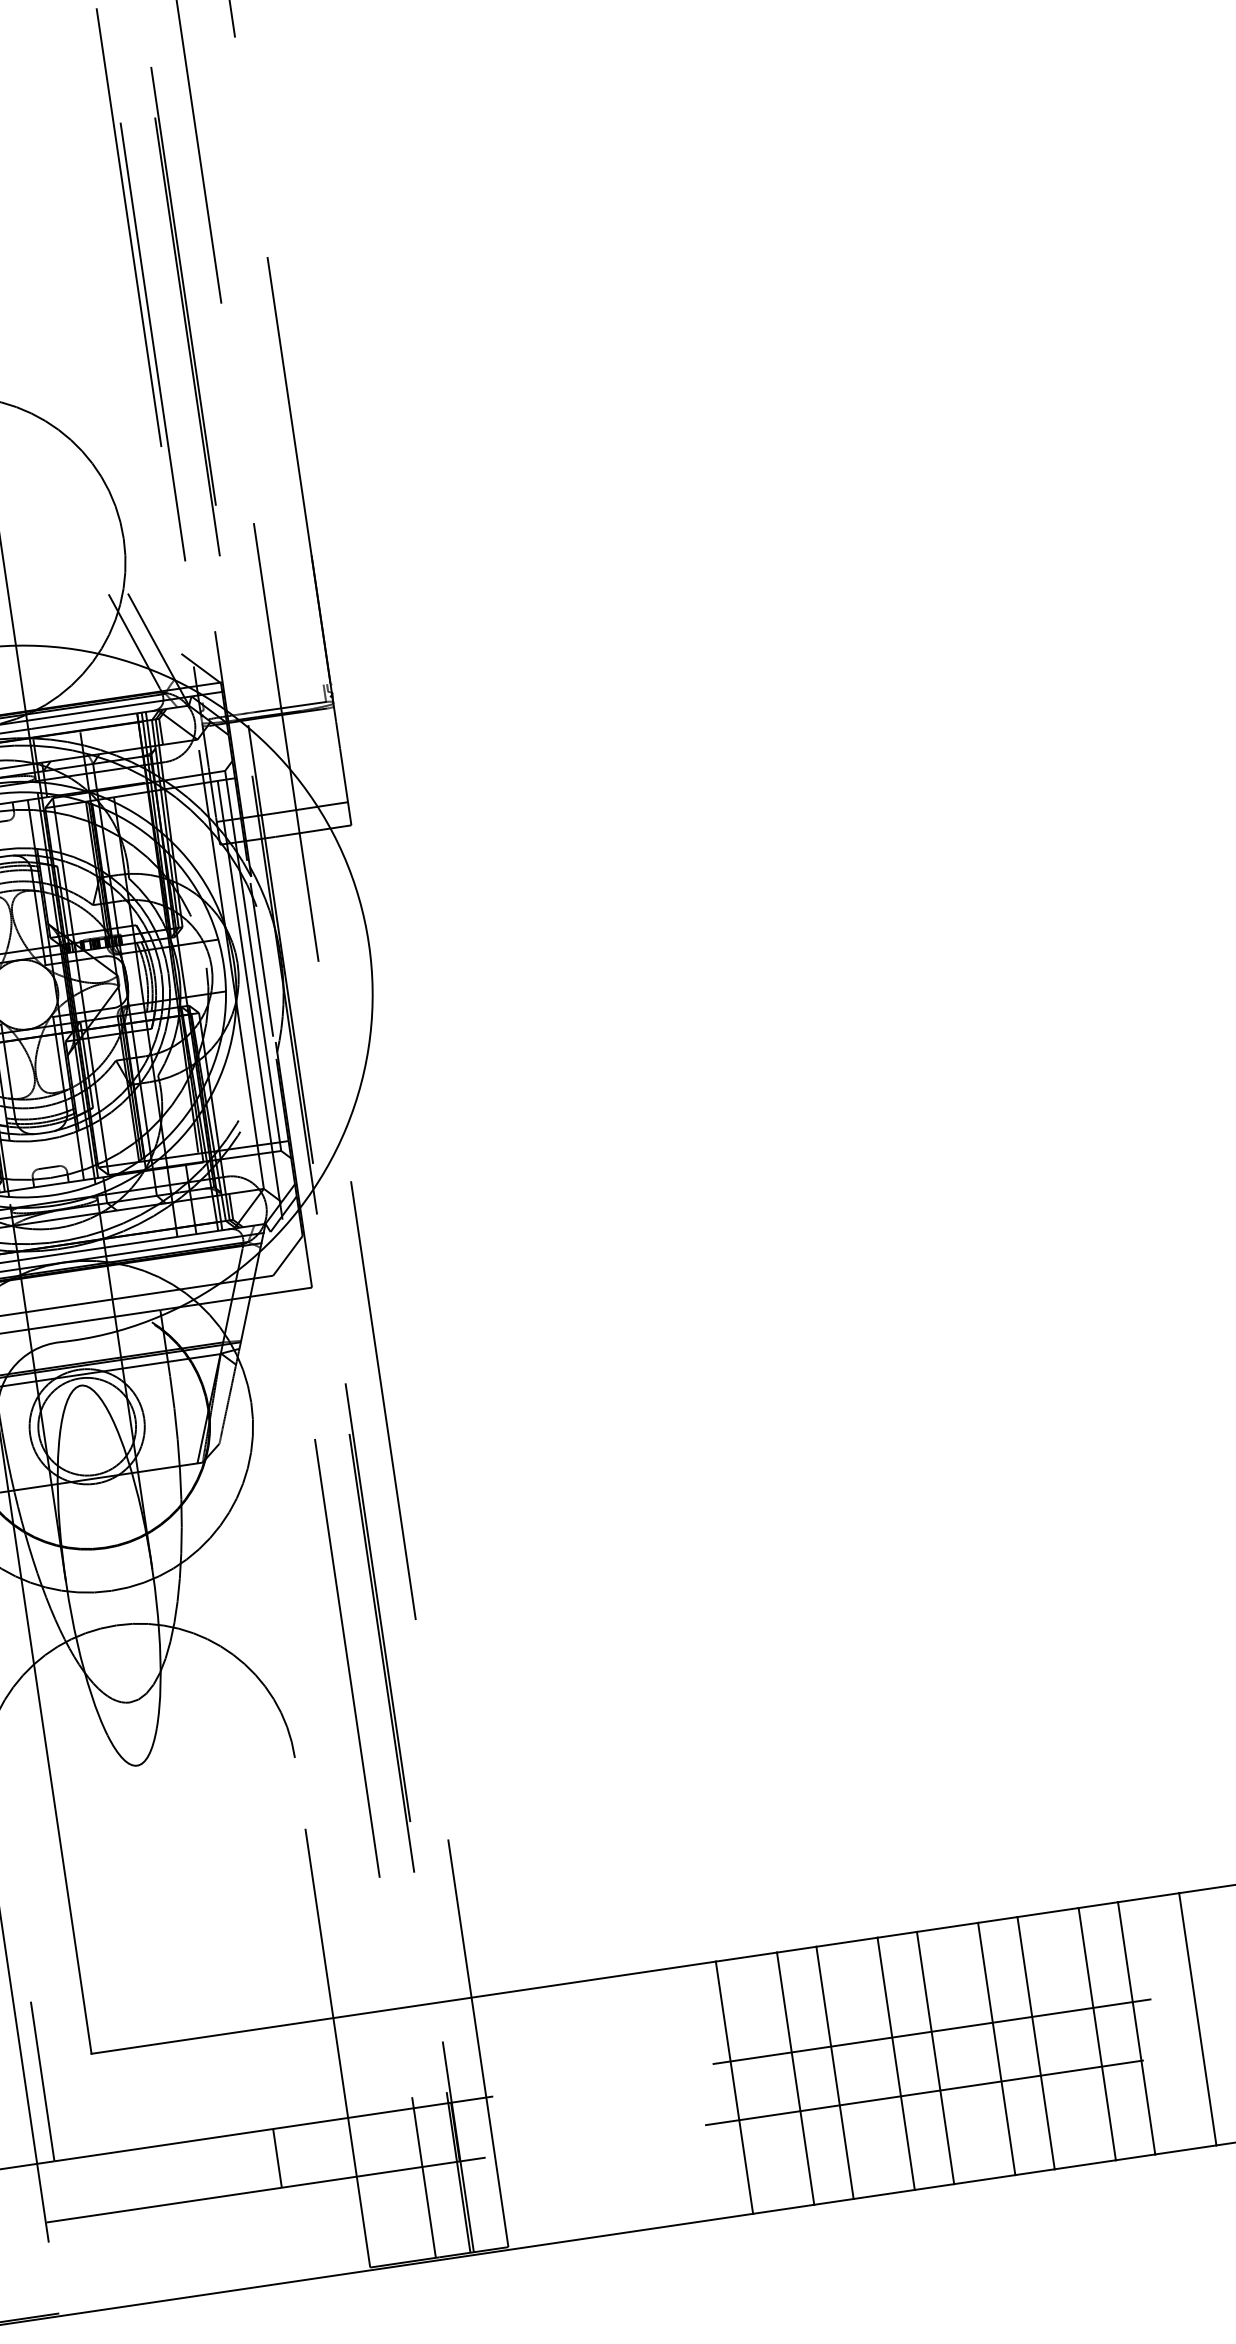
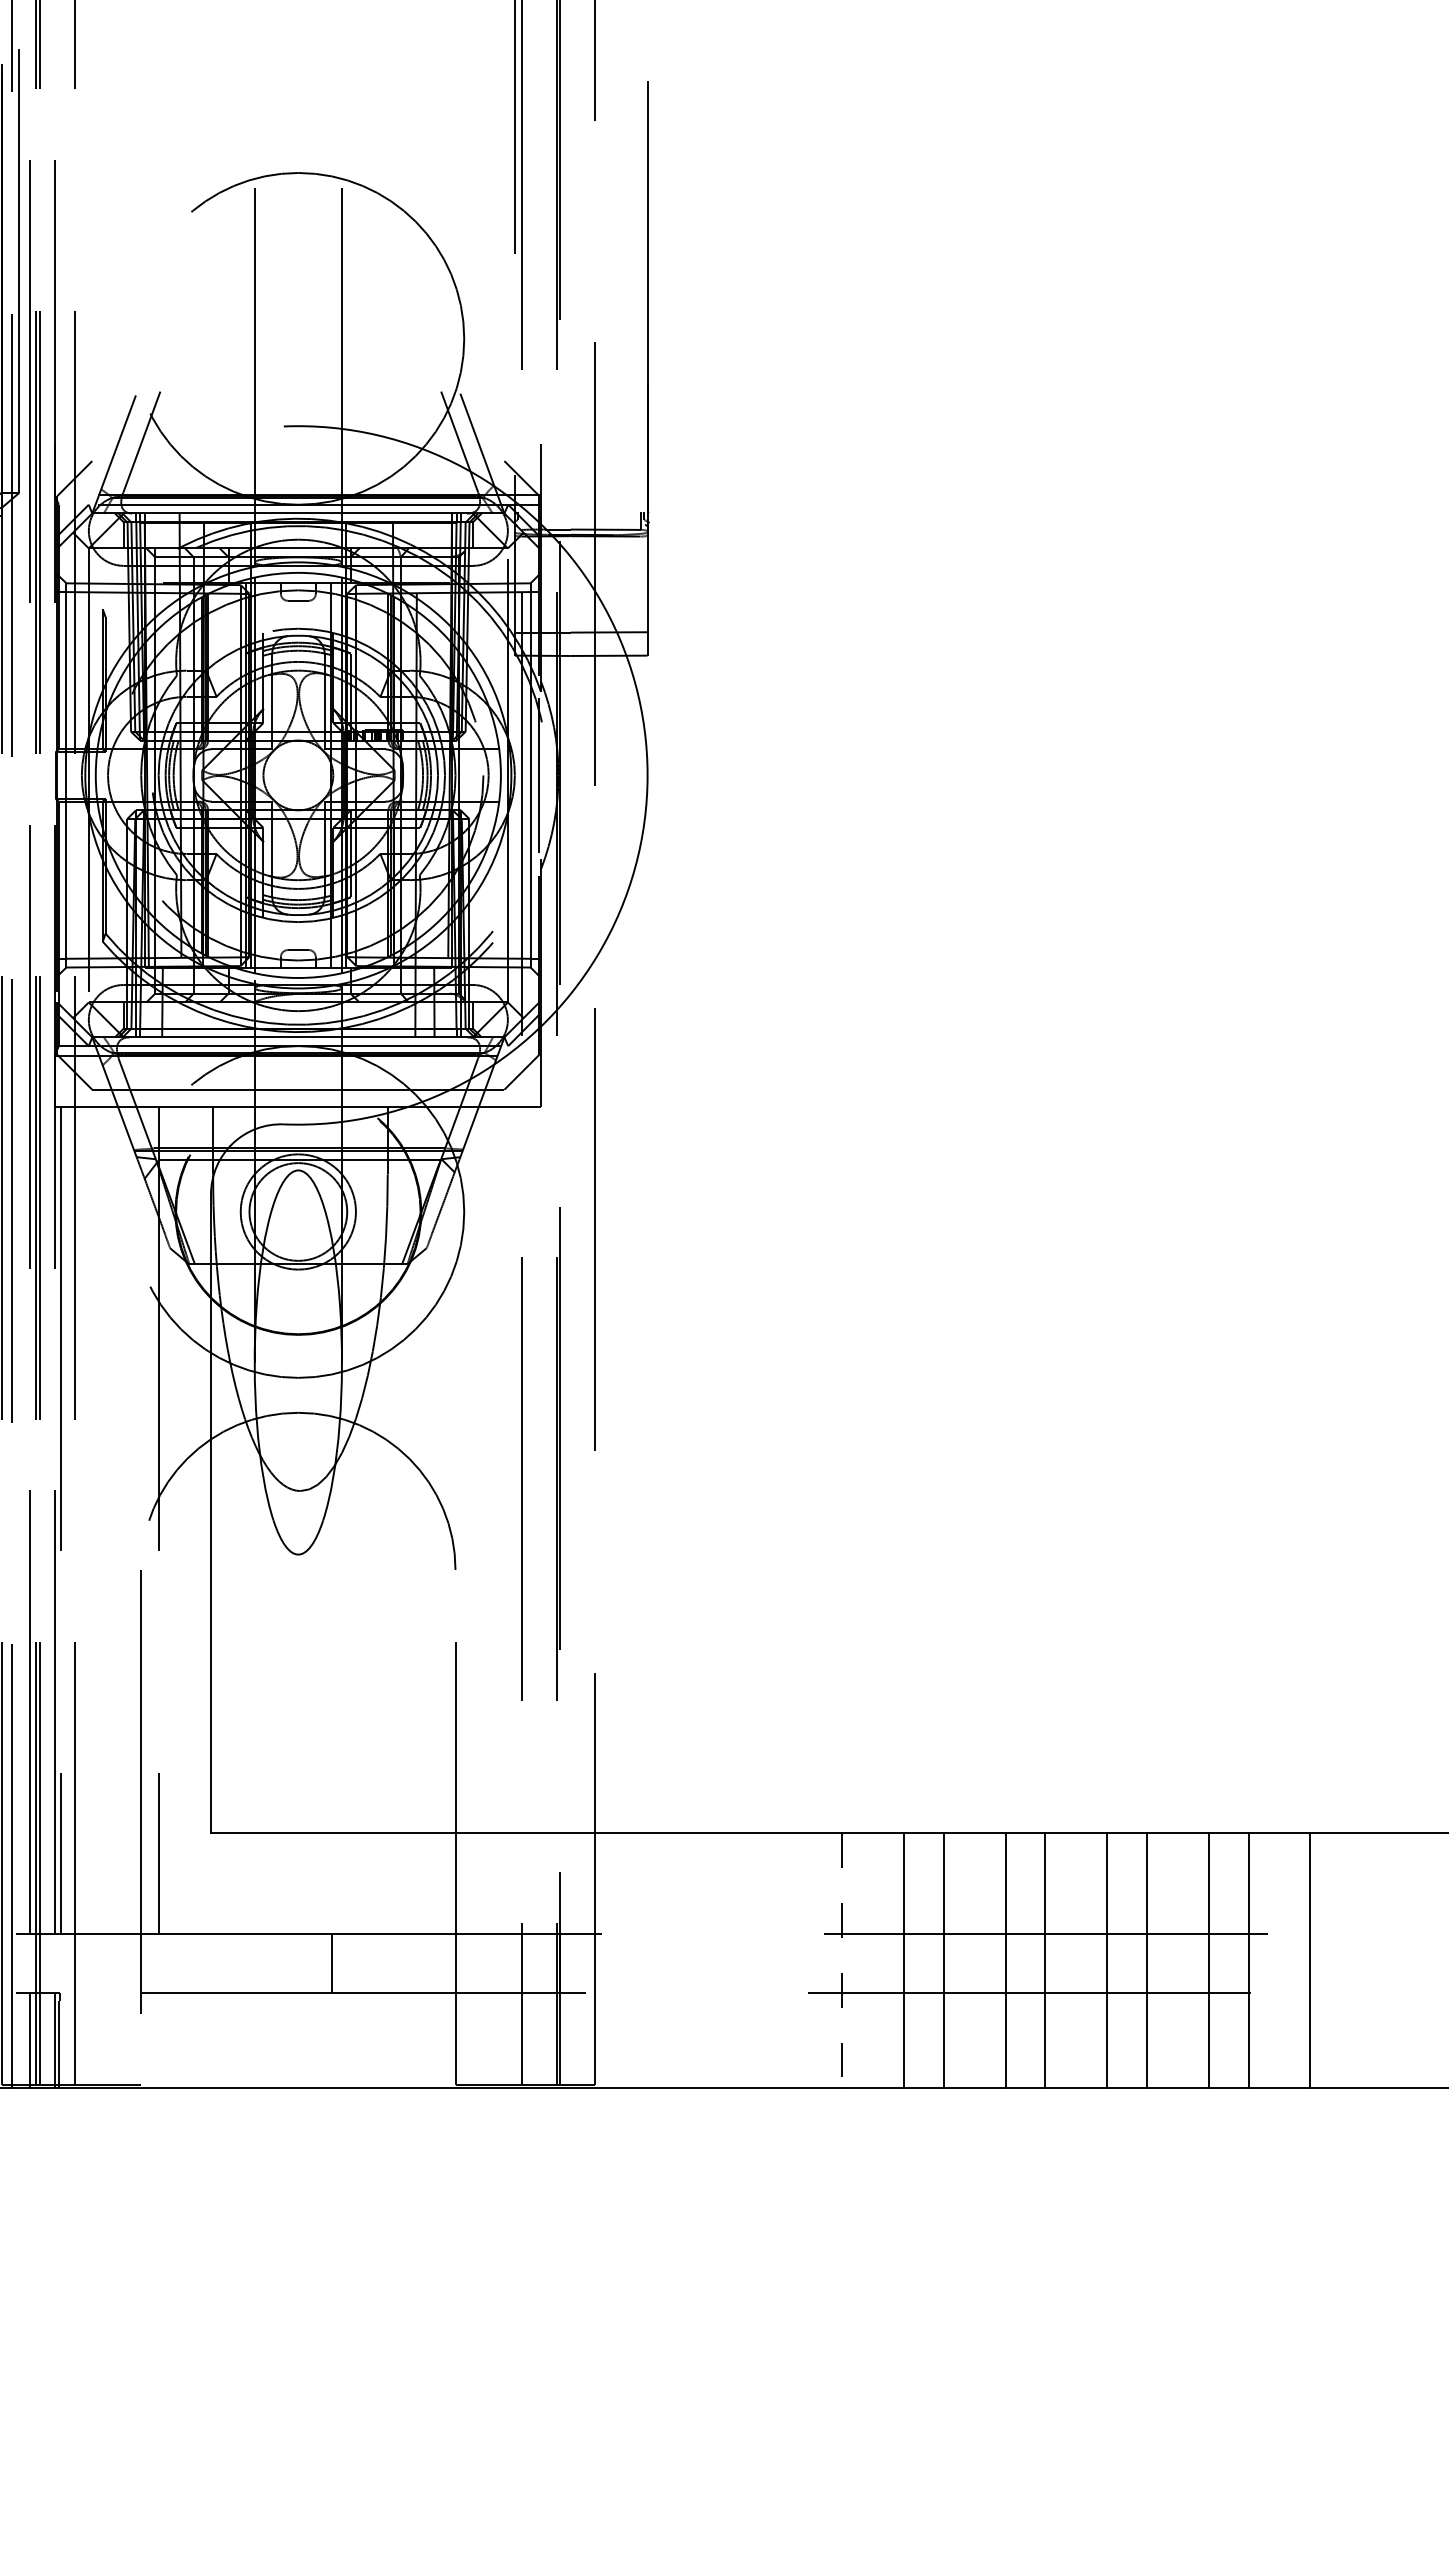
line: (734, 2087) -> (842, 1960), solid -> dashed
line: (277, 2158) -> (331, 1963), moved

